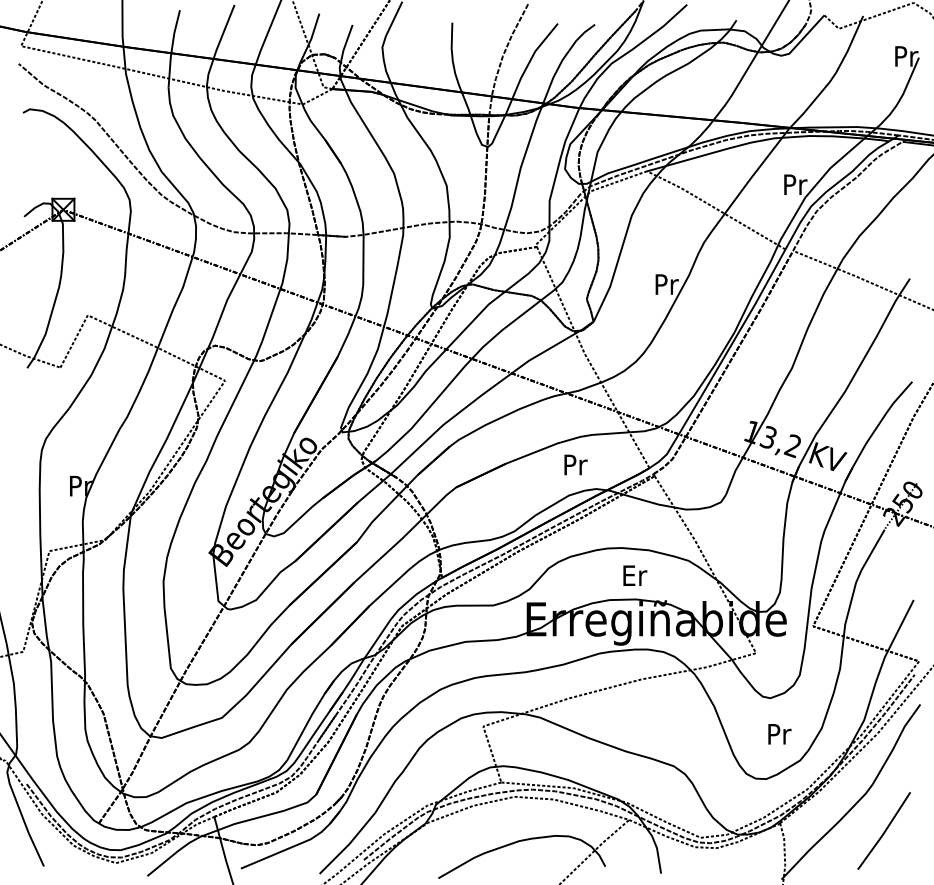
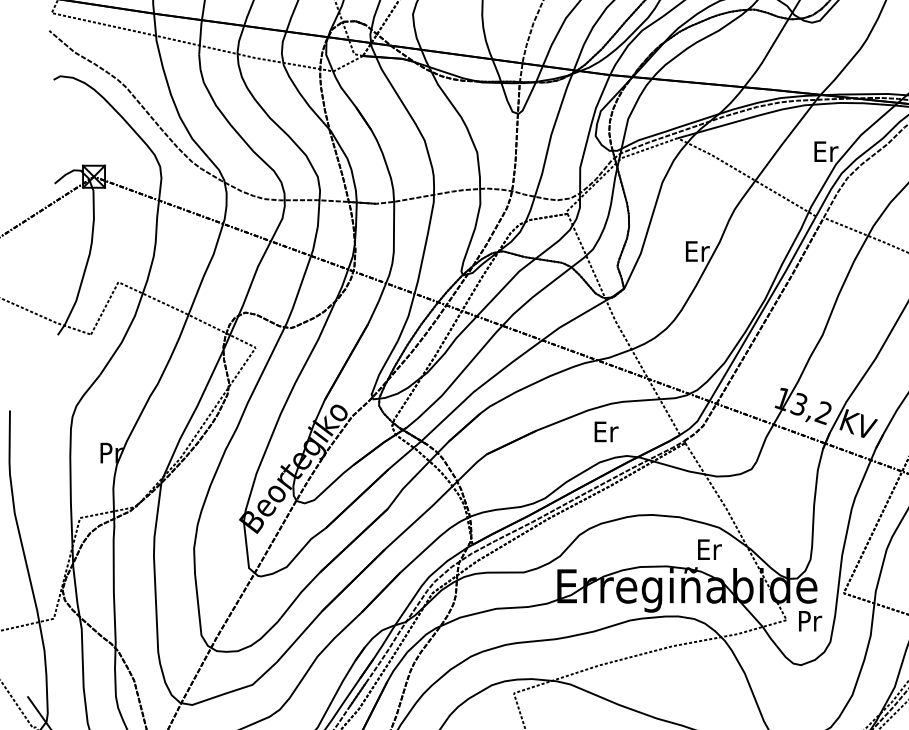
text: (795, 184) -> (826, 151), Pr -> Er
text: (667, 284) -> (698, 251), Pr -> Er
text: (575, 464) -> (606, 431), Pr -> Er
text: (635, 575) -> (710, 549), moved
text: (779, 734) -> (810, 621), moved

